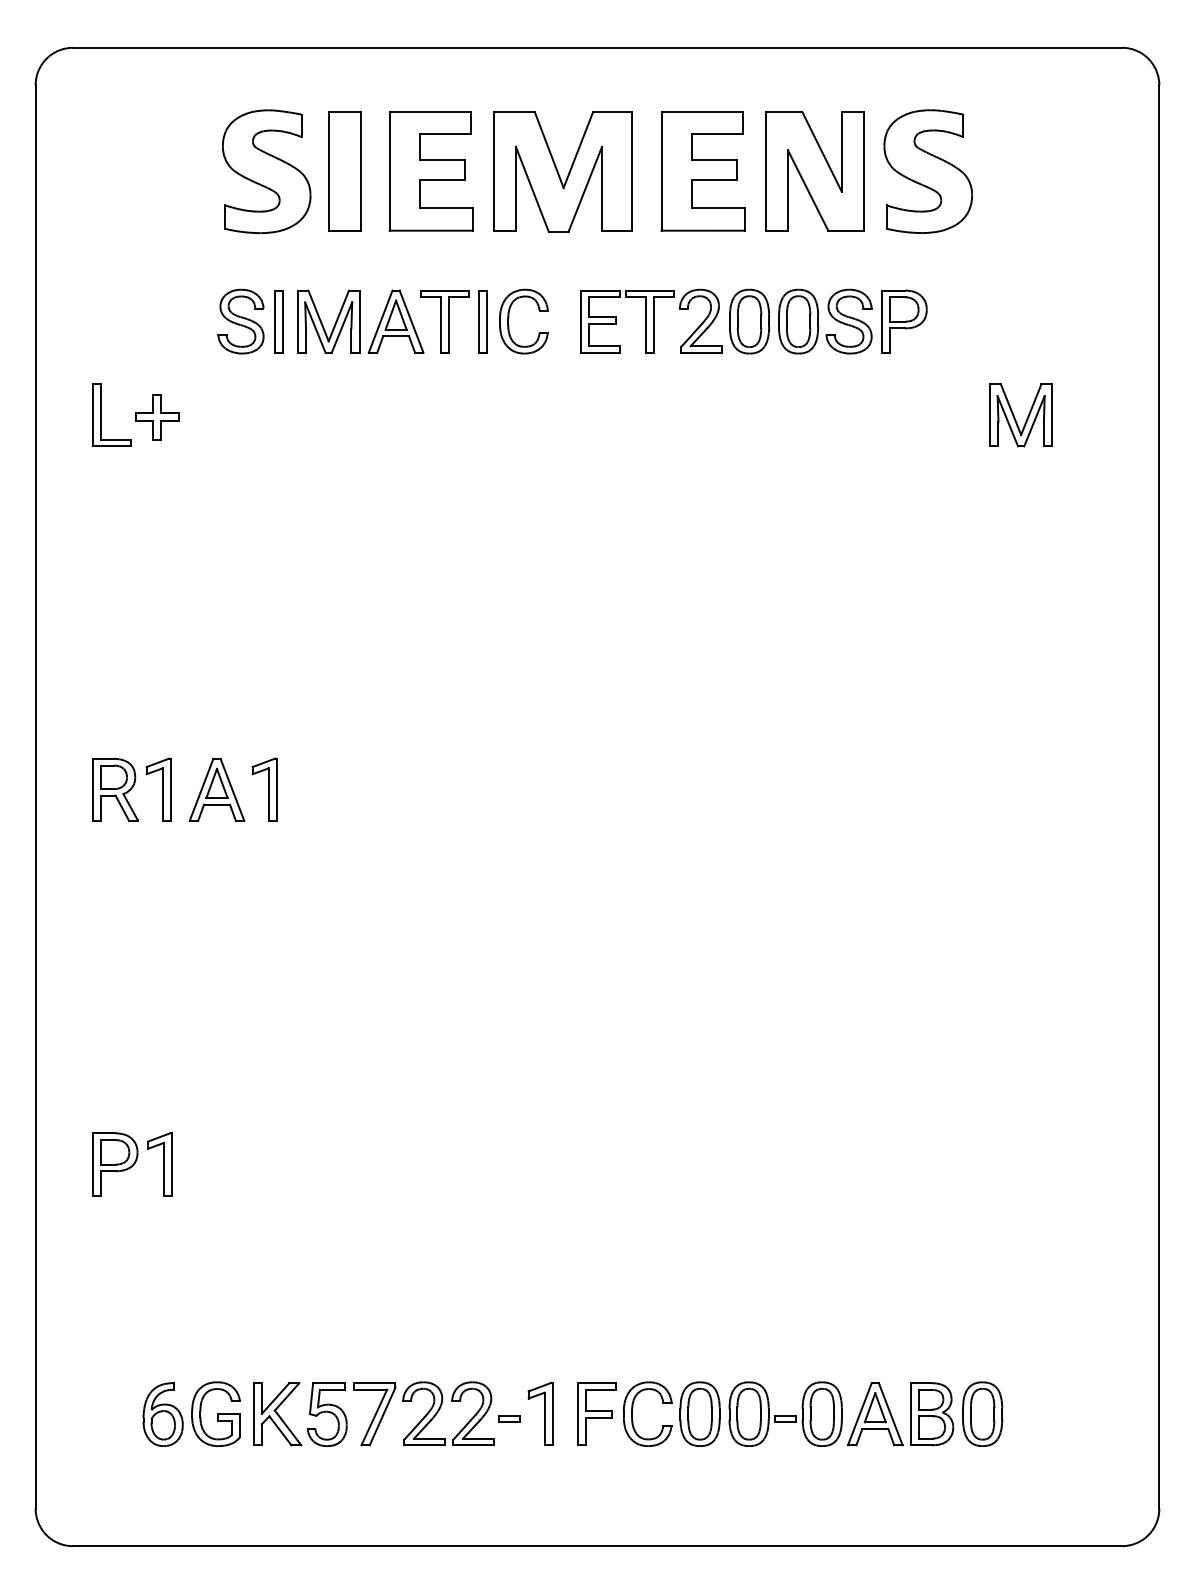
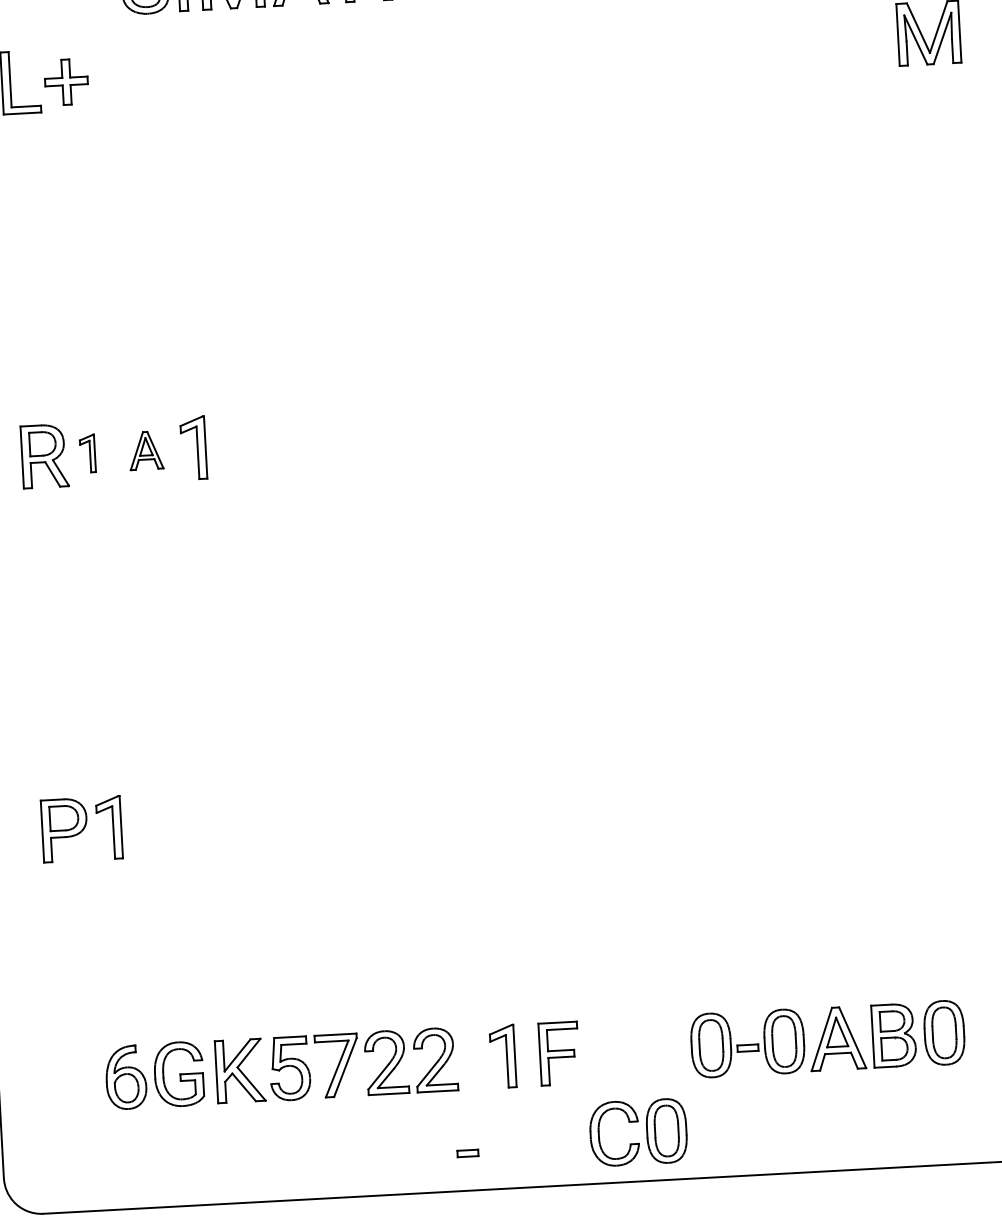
part: (158, 789) -> (87, 453), size x0.6
part: (216, 789) -> (145, 450), size x0.6
part: (679, 1413) -> (646, 1131), moved
part: (509, 1418) -> (468, 1153), moved

